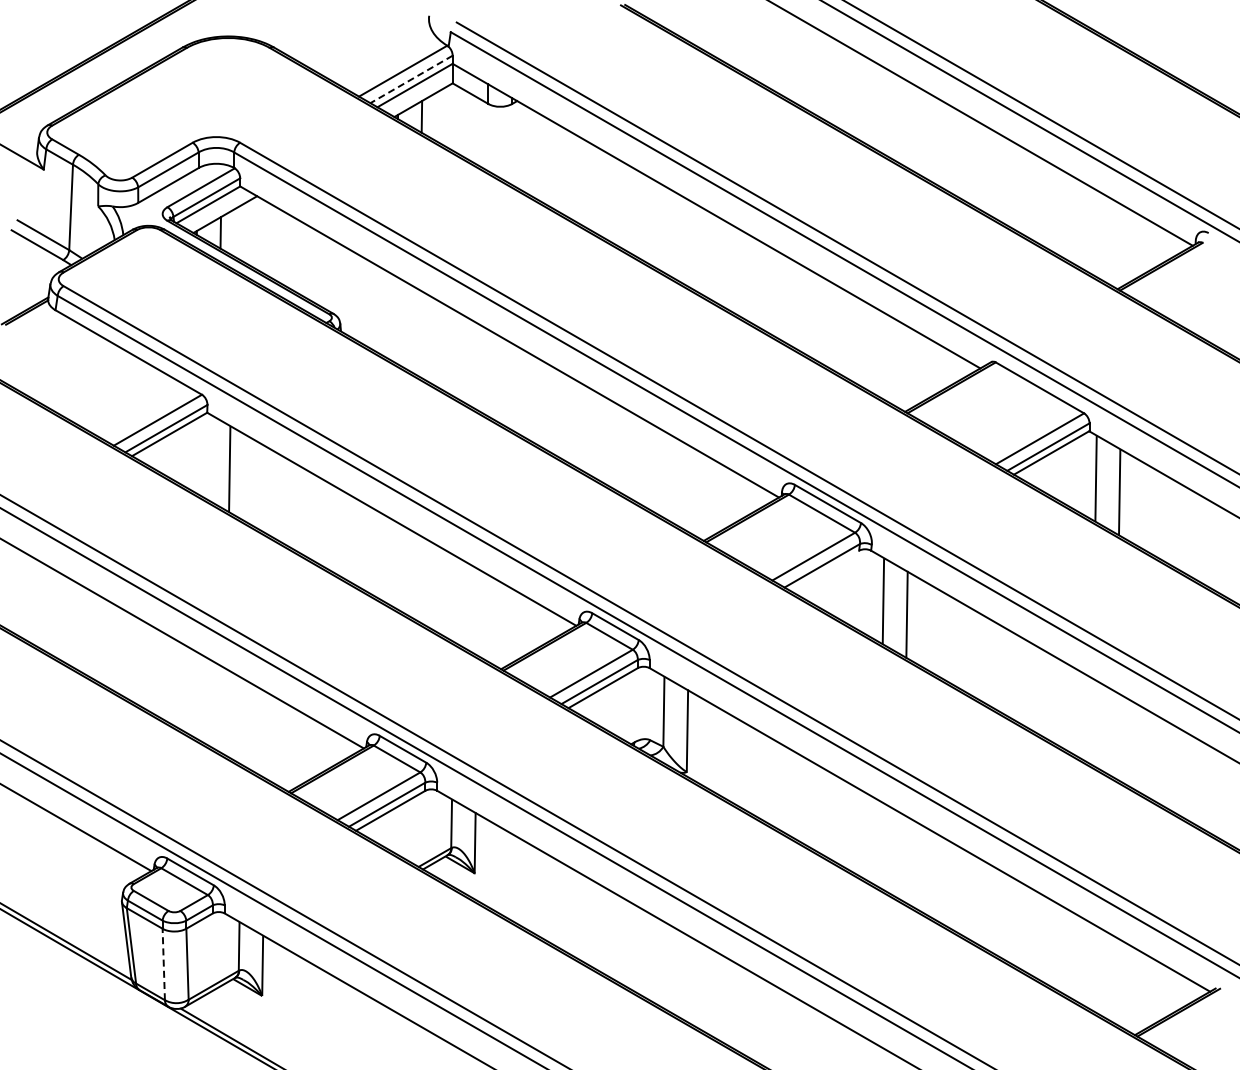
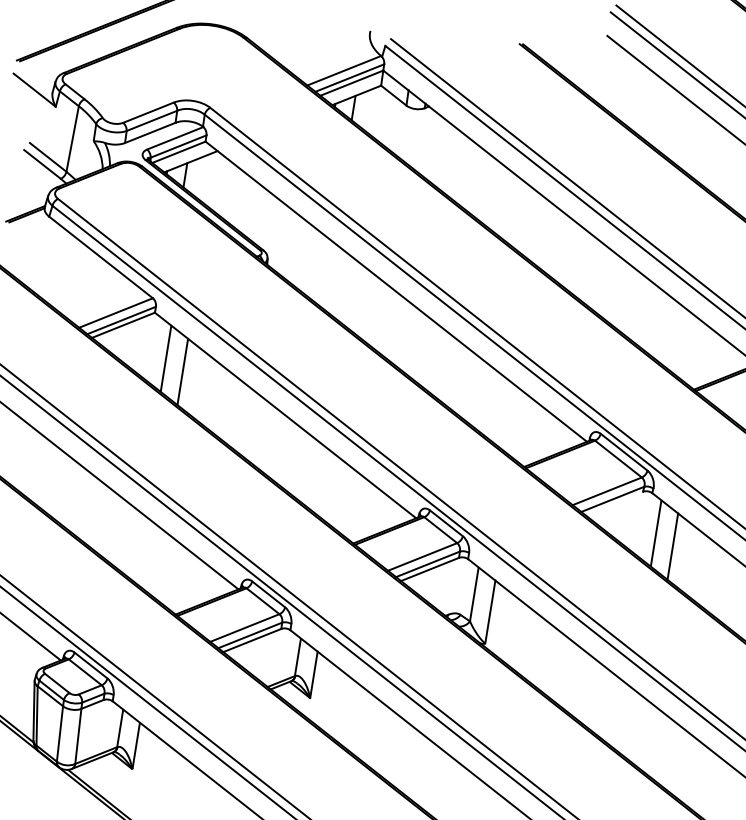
line: (411, 79) -> (349, 78), dashed -> solid
line: (253, 482) -> (182, 371), added
line: (163, 964) -> (59, 733), dashed -> solid

